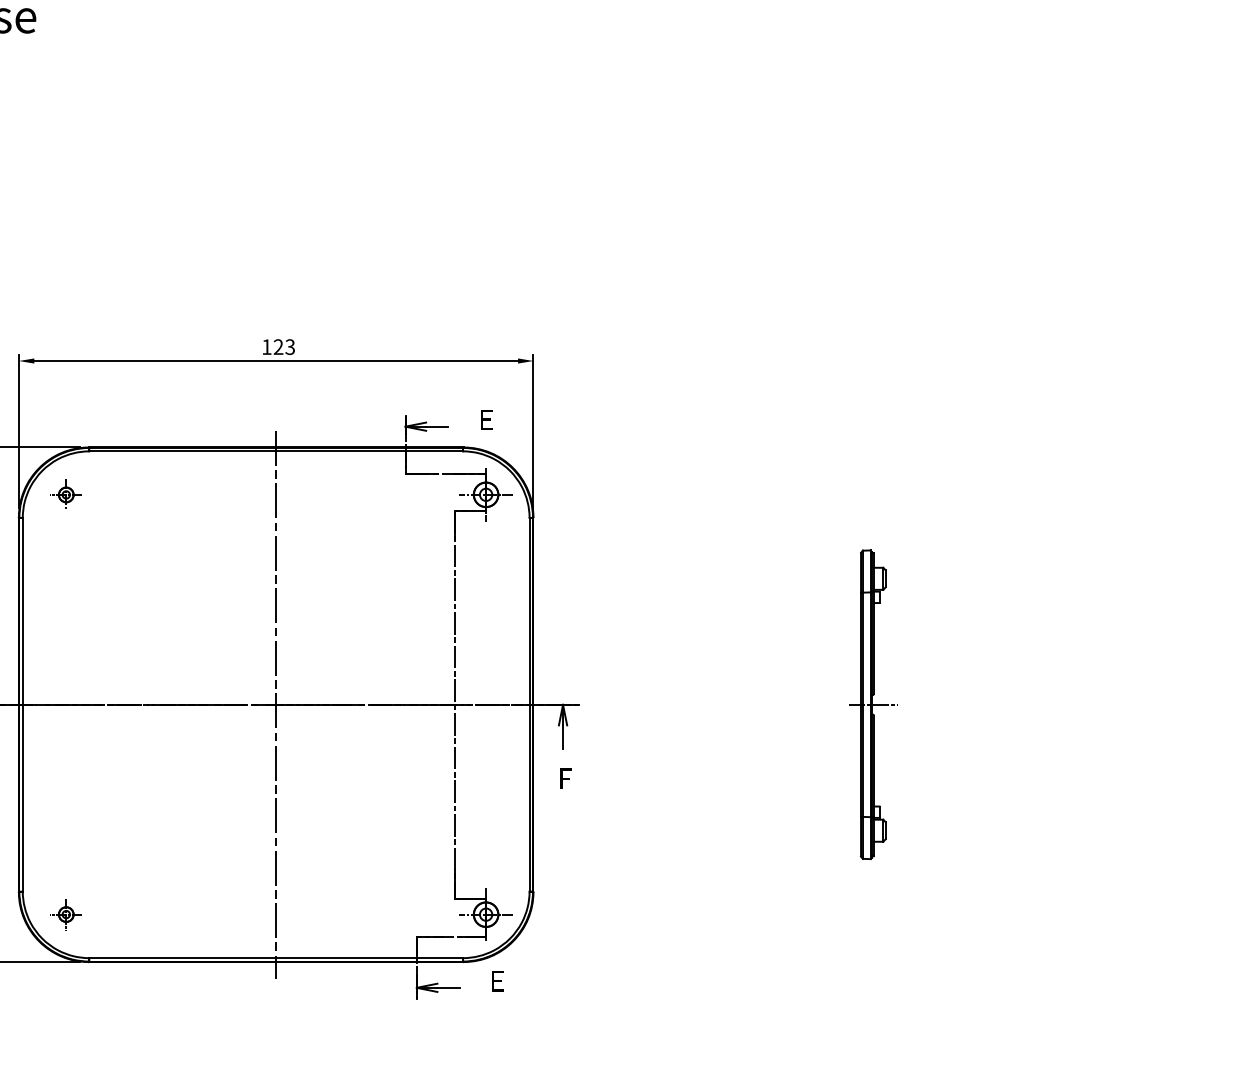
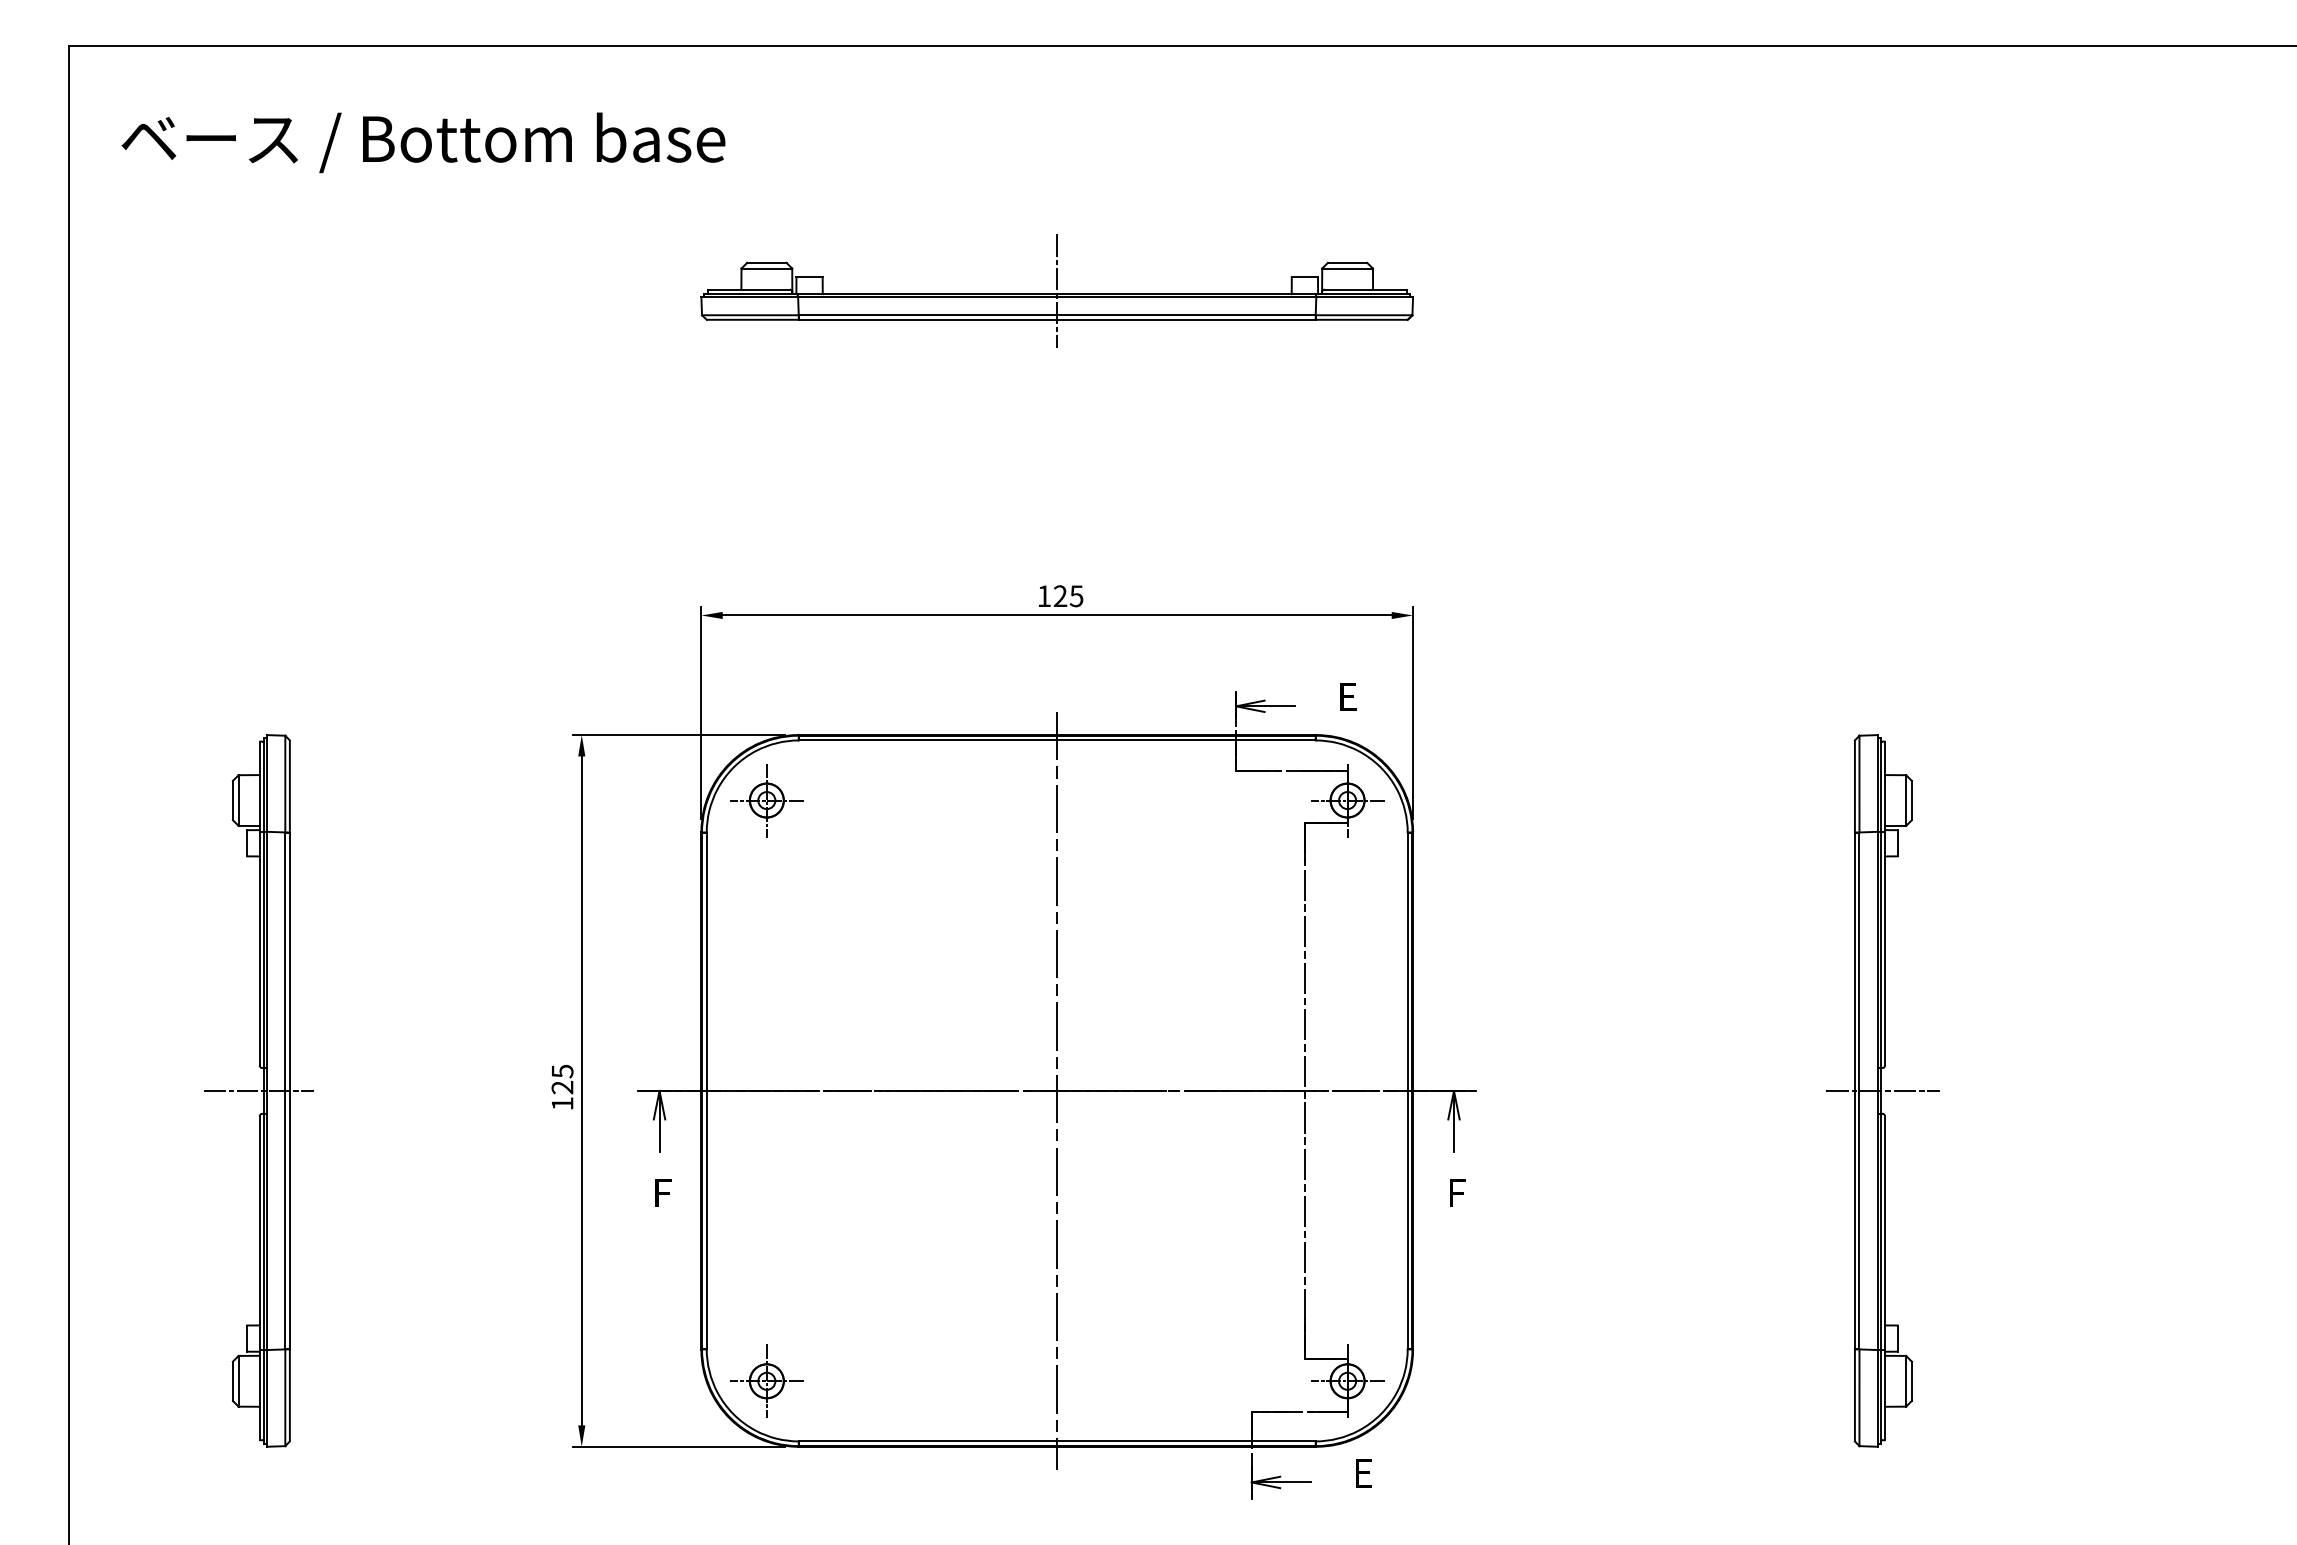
part: (275, 126) -> (1056, 290), added
text: (290, 346) -> (1076, 595), 123 -> 125
part: (65, 494) -> (766, 800), size x1.67
part: (872, 704) -> (1882, 1090), size x1.67
part: (65, 914) -> (766, 1380), size x1.67

